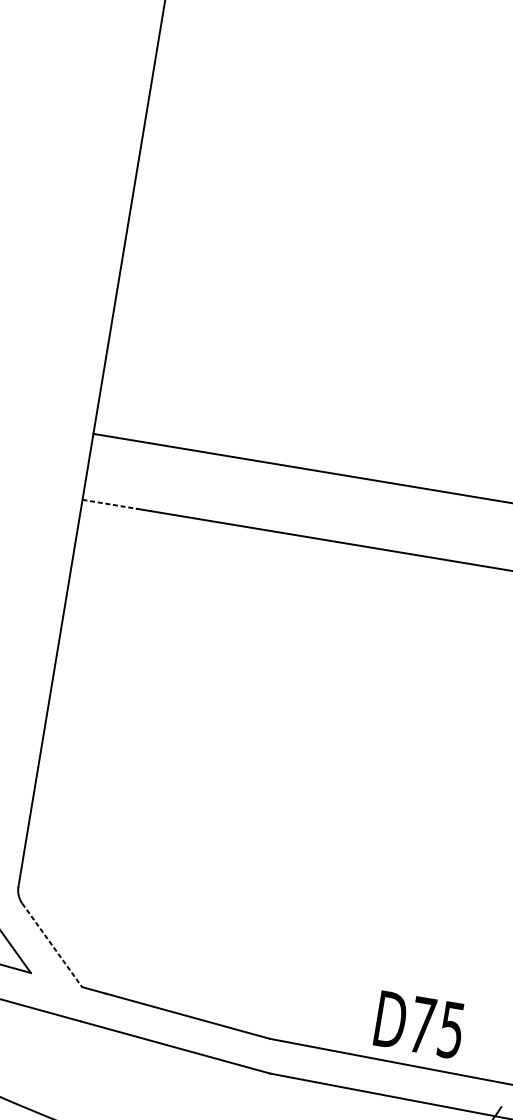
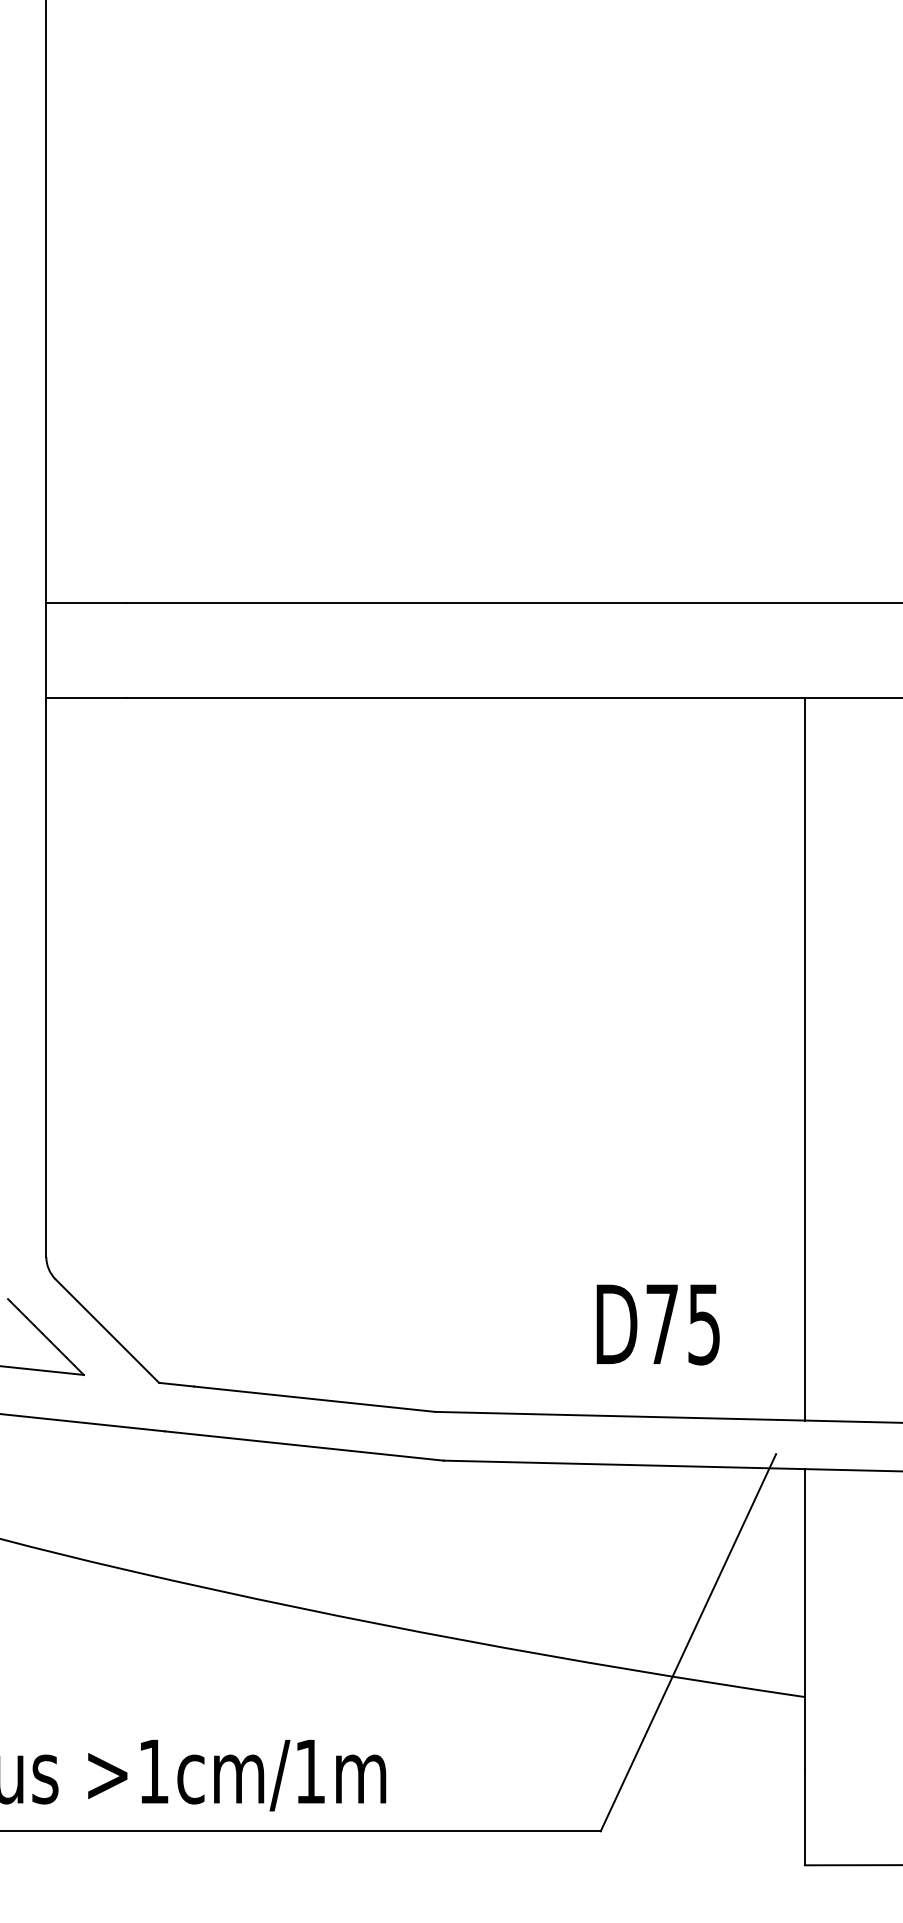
line: (110, 504) -> (86, 698), dashed -> solid
line: (52, 945) -> (107, 1331), dashed -> solid
text: (419, 1024) -> (657, 1324), moved

